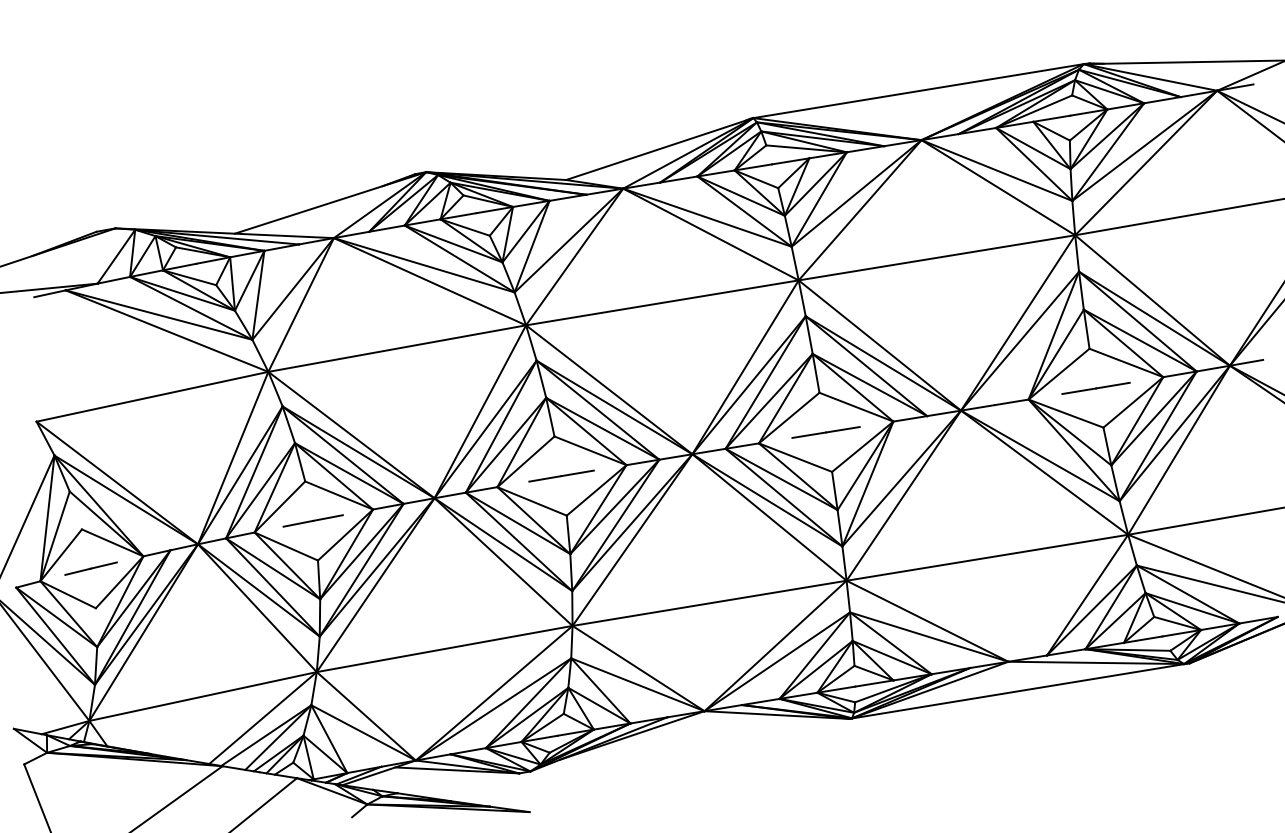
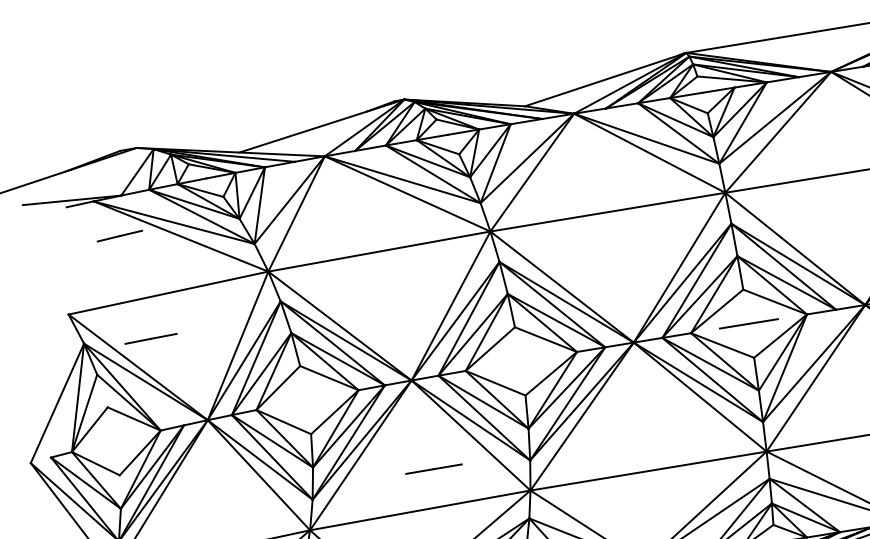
line: (561, 475) -> (433, 468), moved
line: (312, 520) -> (150, 338), moved
line: (90, 568) -> (119, 235), moved

